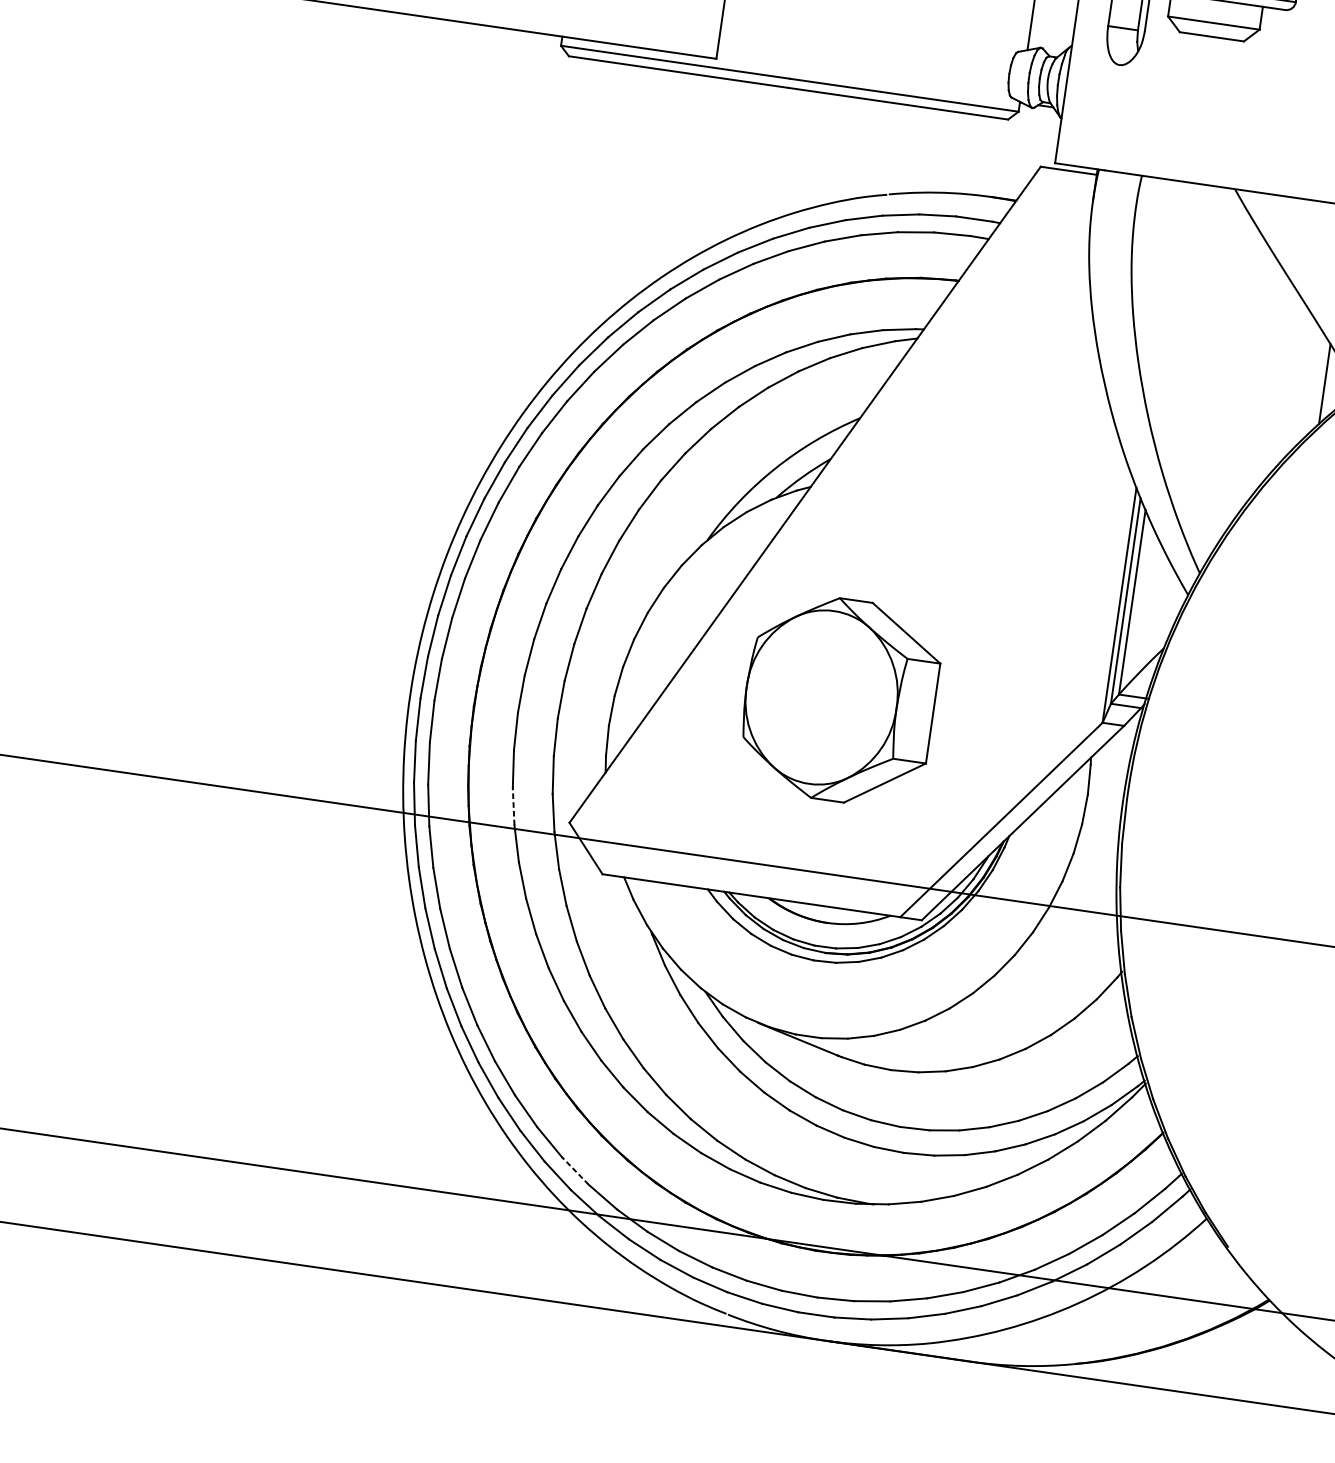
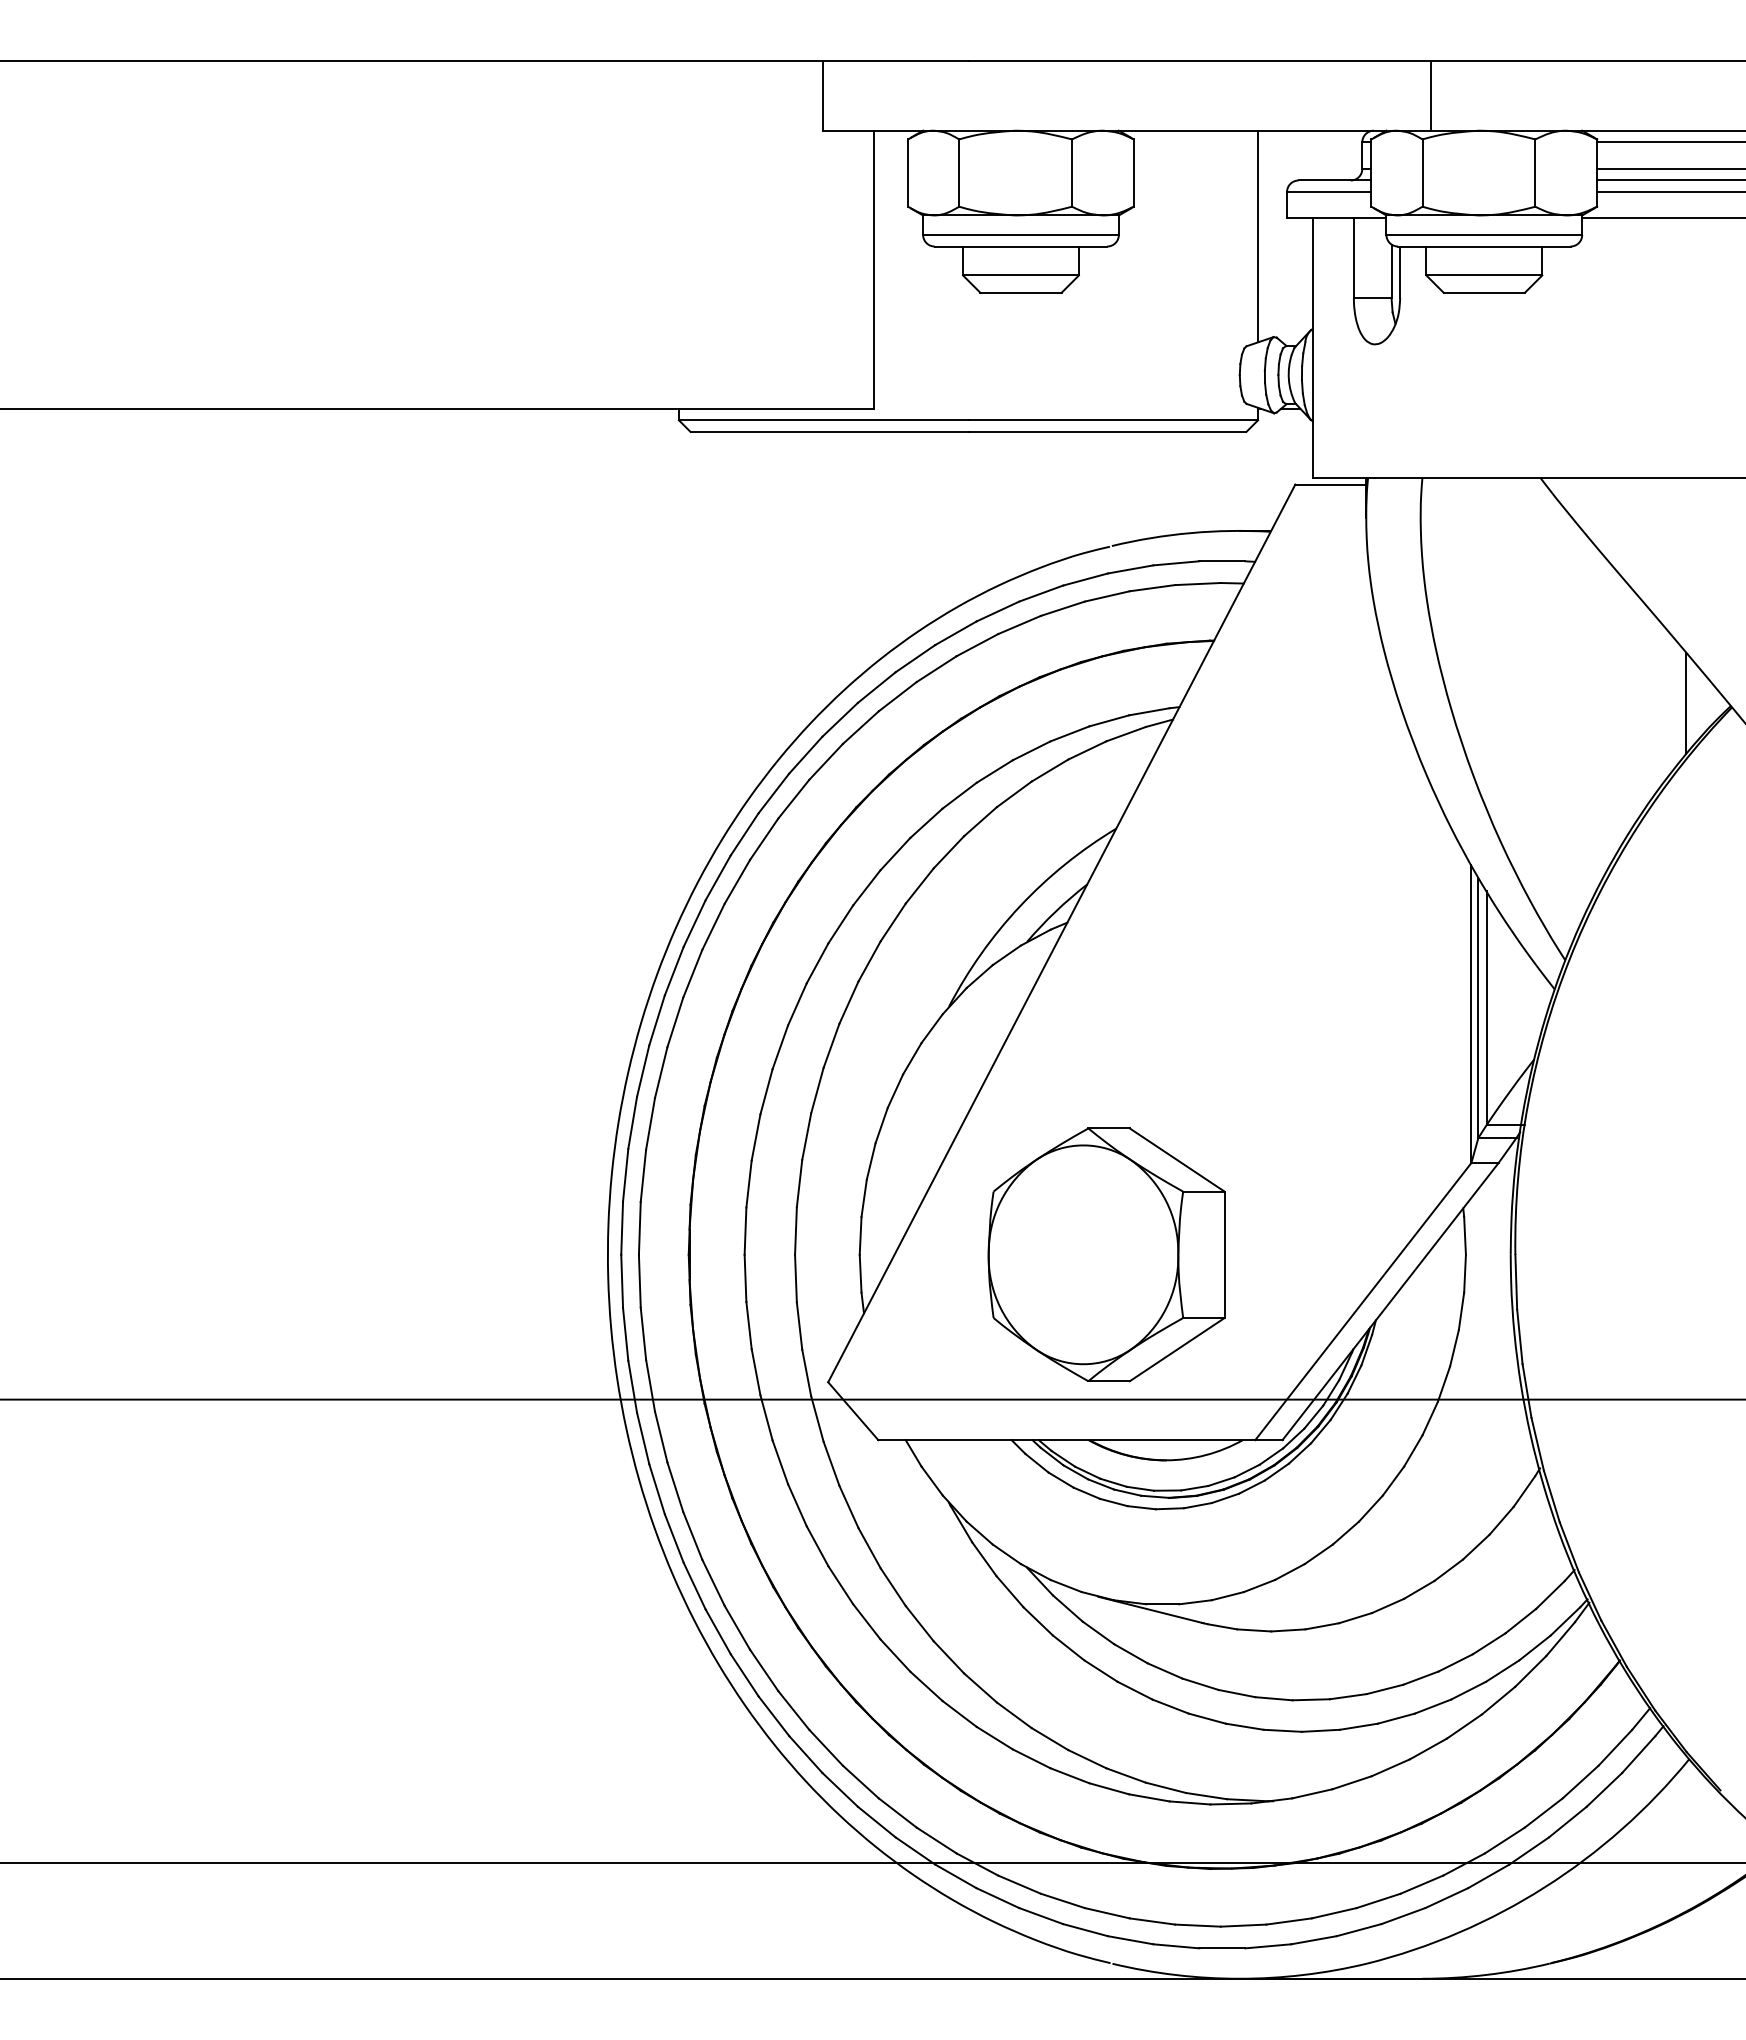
part: (839, 699) -> (1106, 1254), moved
line: (513, 806) -> (756, 1372), dashed -> solid
line: (575, 1171) -> (897, 1813), dashed -> solid

